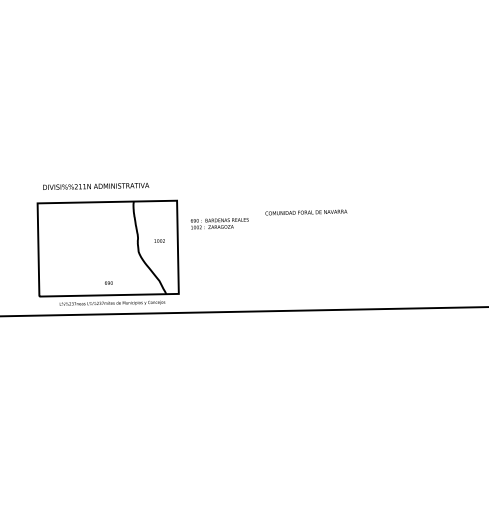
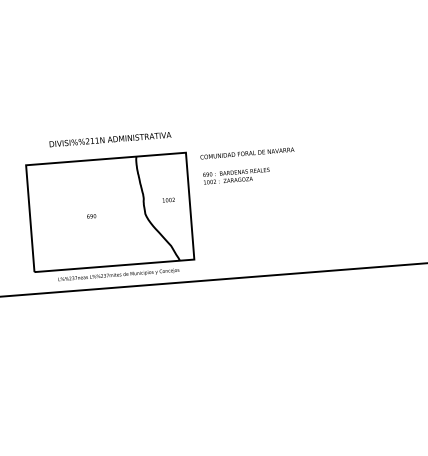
text: (96, 186) -> (110, 139), moved
text: (306, 212) -> (247, 153), moved
text: (108, 282) -> (91, 215), moved

